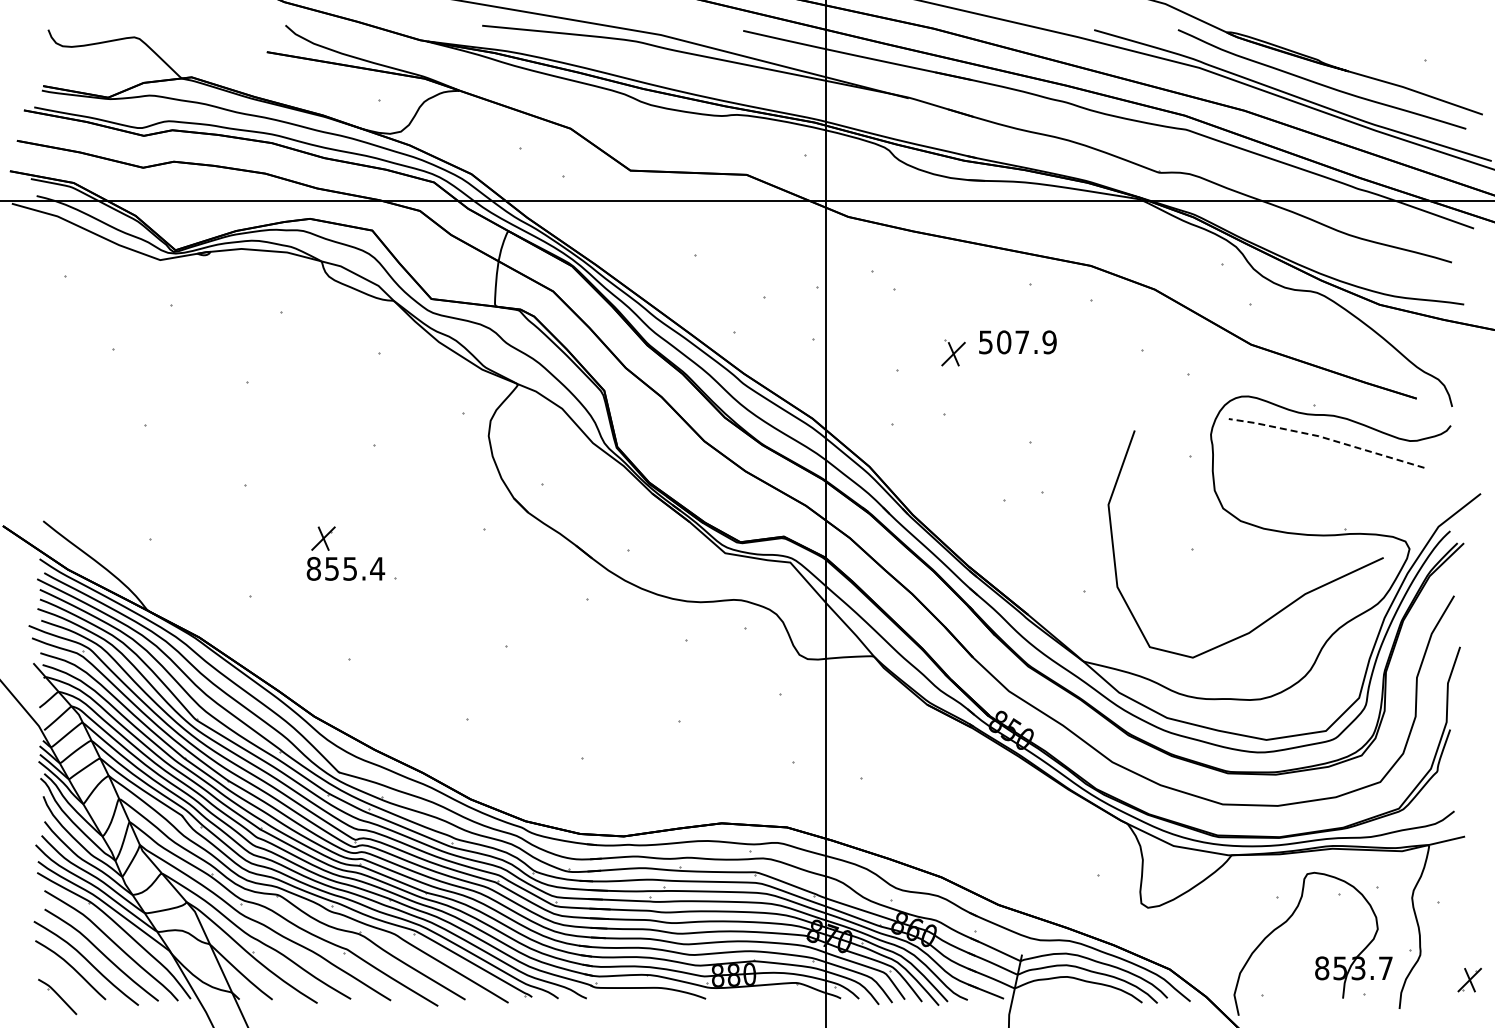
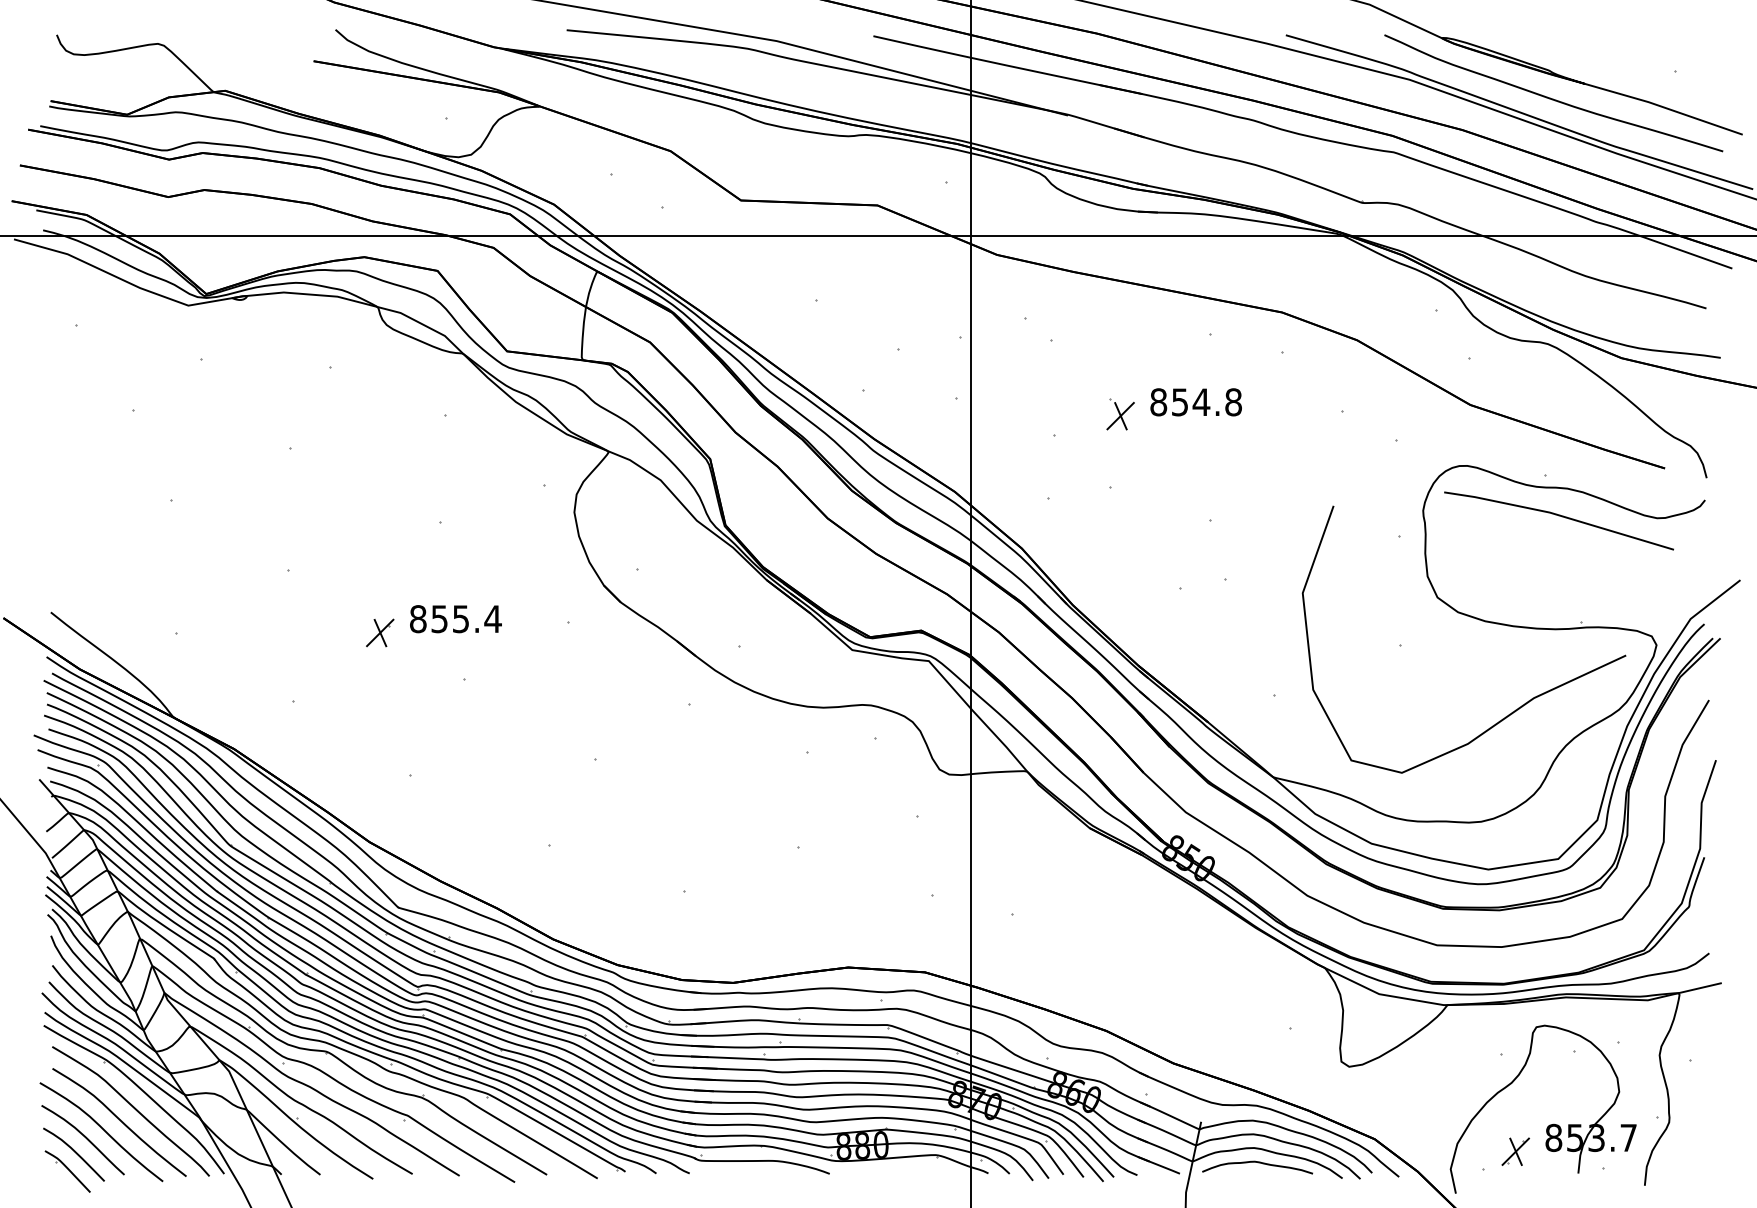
text: (1017, 342) -> (1195, 402), 507.9 -> 854.8
line: (1326, 438) -> (1558, 515), dashed -> solid
text: (345, 568) -> (455, 618), moved
part: (1469, 980) -> (1515, 1152), moved
curve: (63, 981) -> (74, 1153), added
curve: (1071, 990) -> (1259, 1163), added

